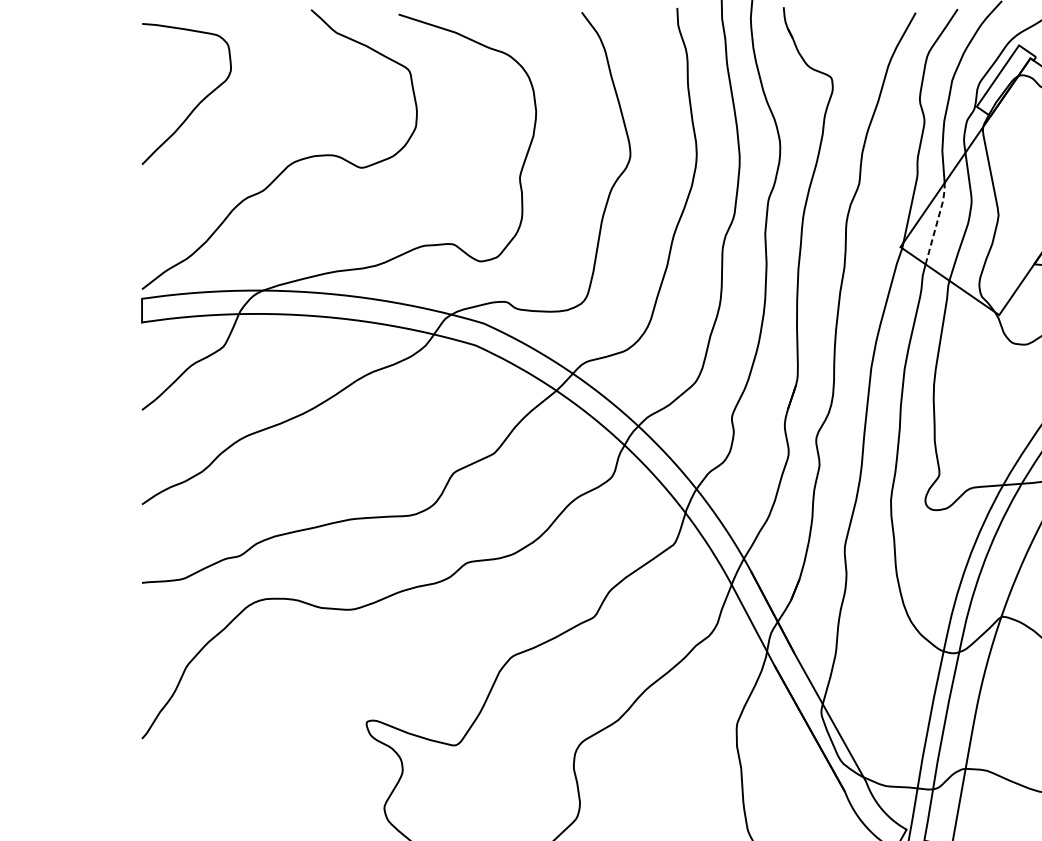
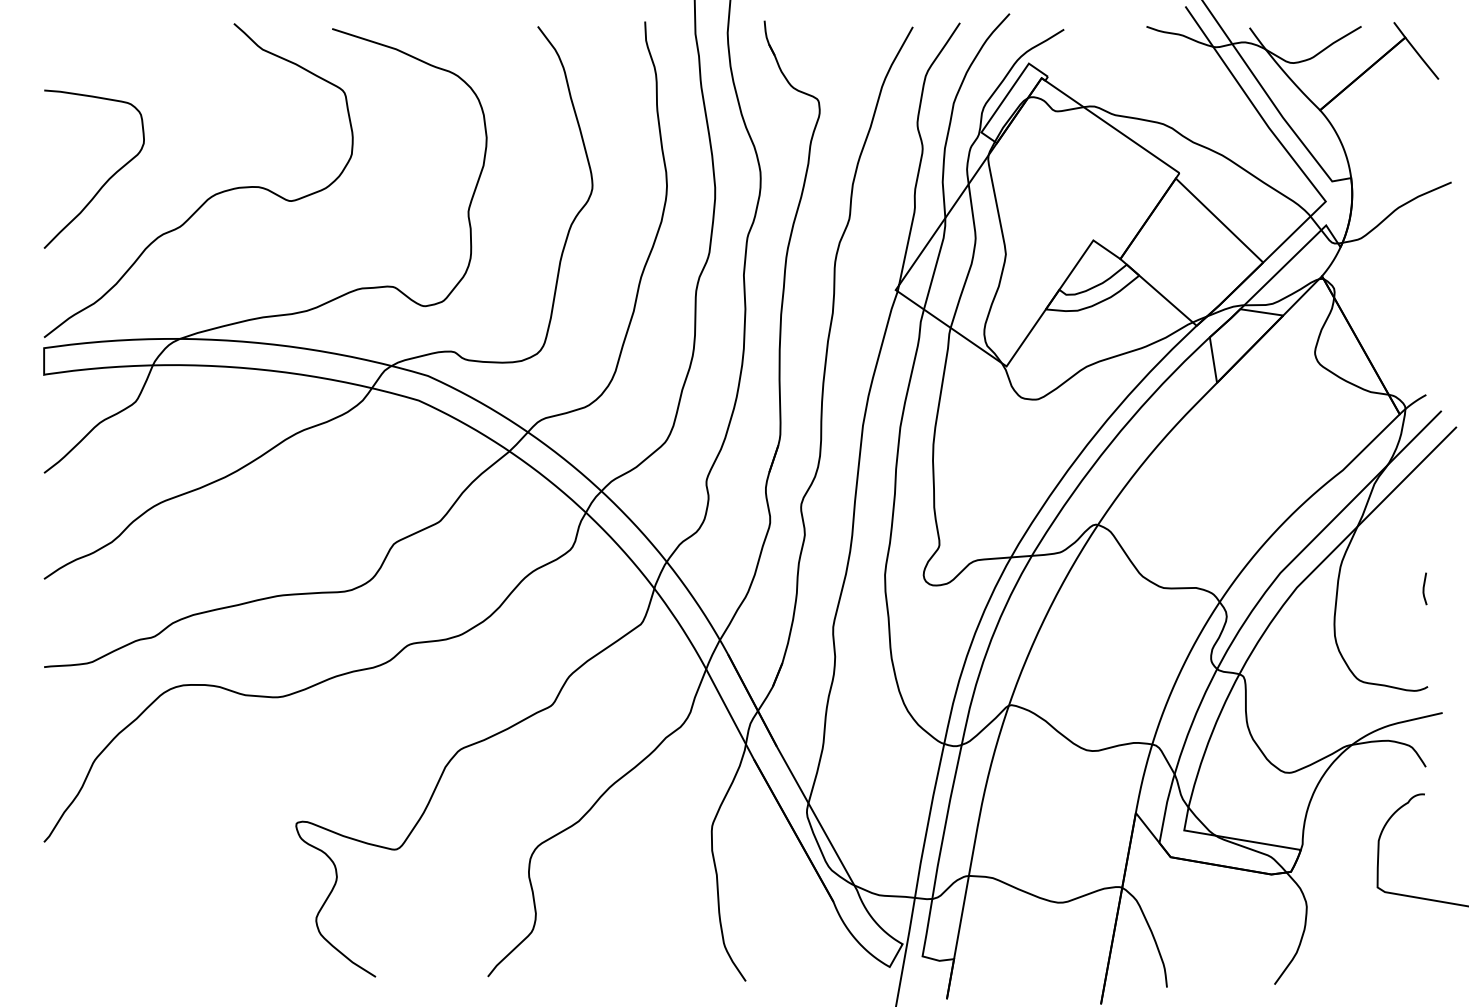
curve: (197, 104) -> (106, 180), moved
line: (936, 222) -> (936, 262), dashed -> solid

